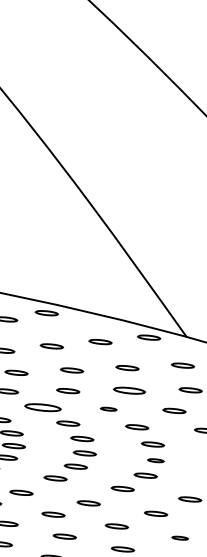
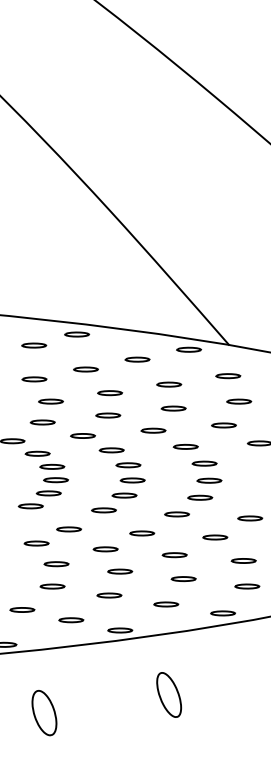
part: (129, 390) -> (173, 408), size x0.71
part: (42, 407) -> (82, 435), size x0.62
part: (108, 409) -> (153, 430), size x1.43
part: (155, 460) -> (209, 480), size x1.43
part: (180, 537) -> (243, 560), size x1.43

